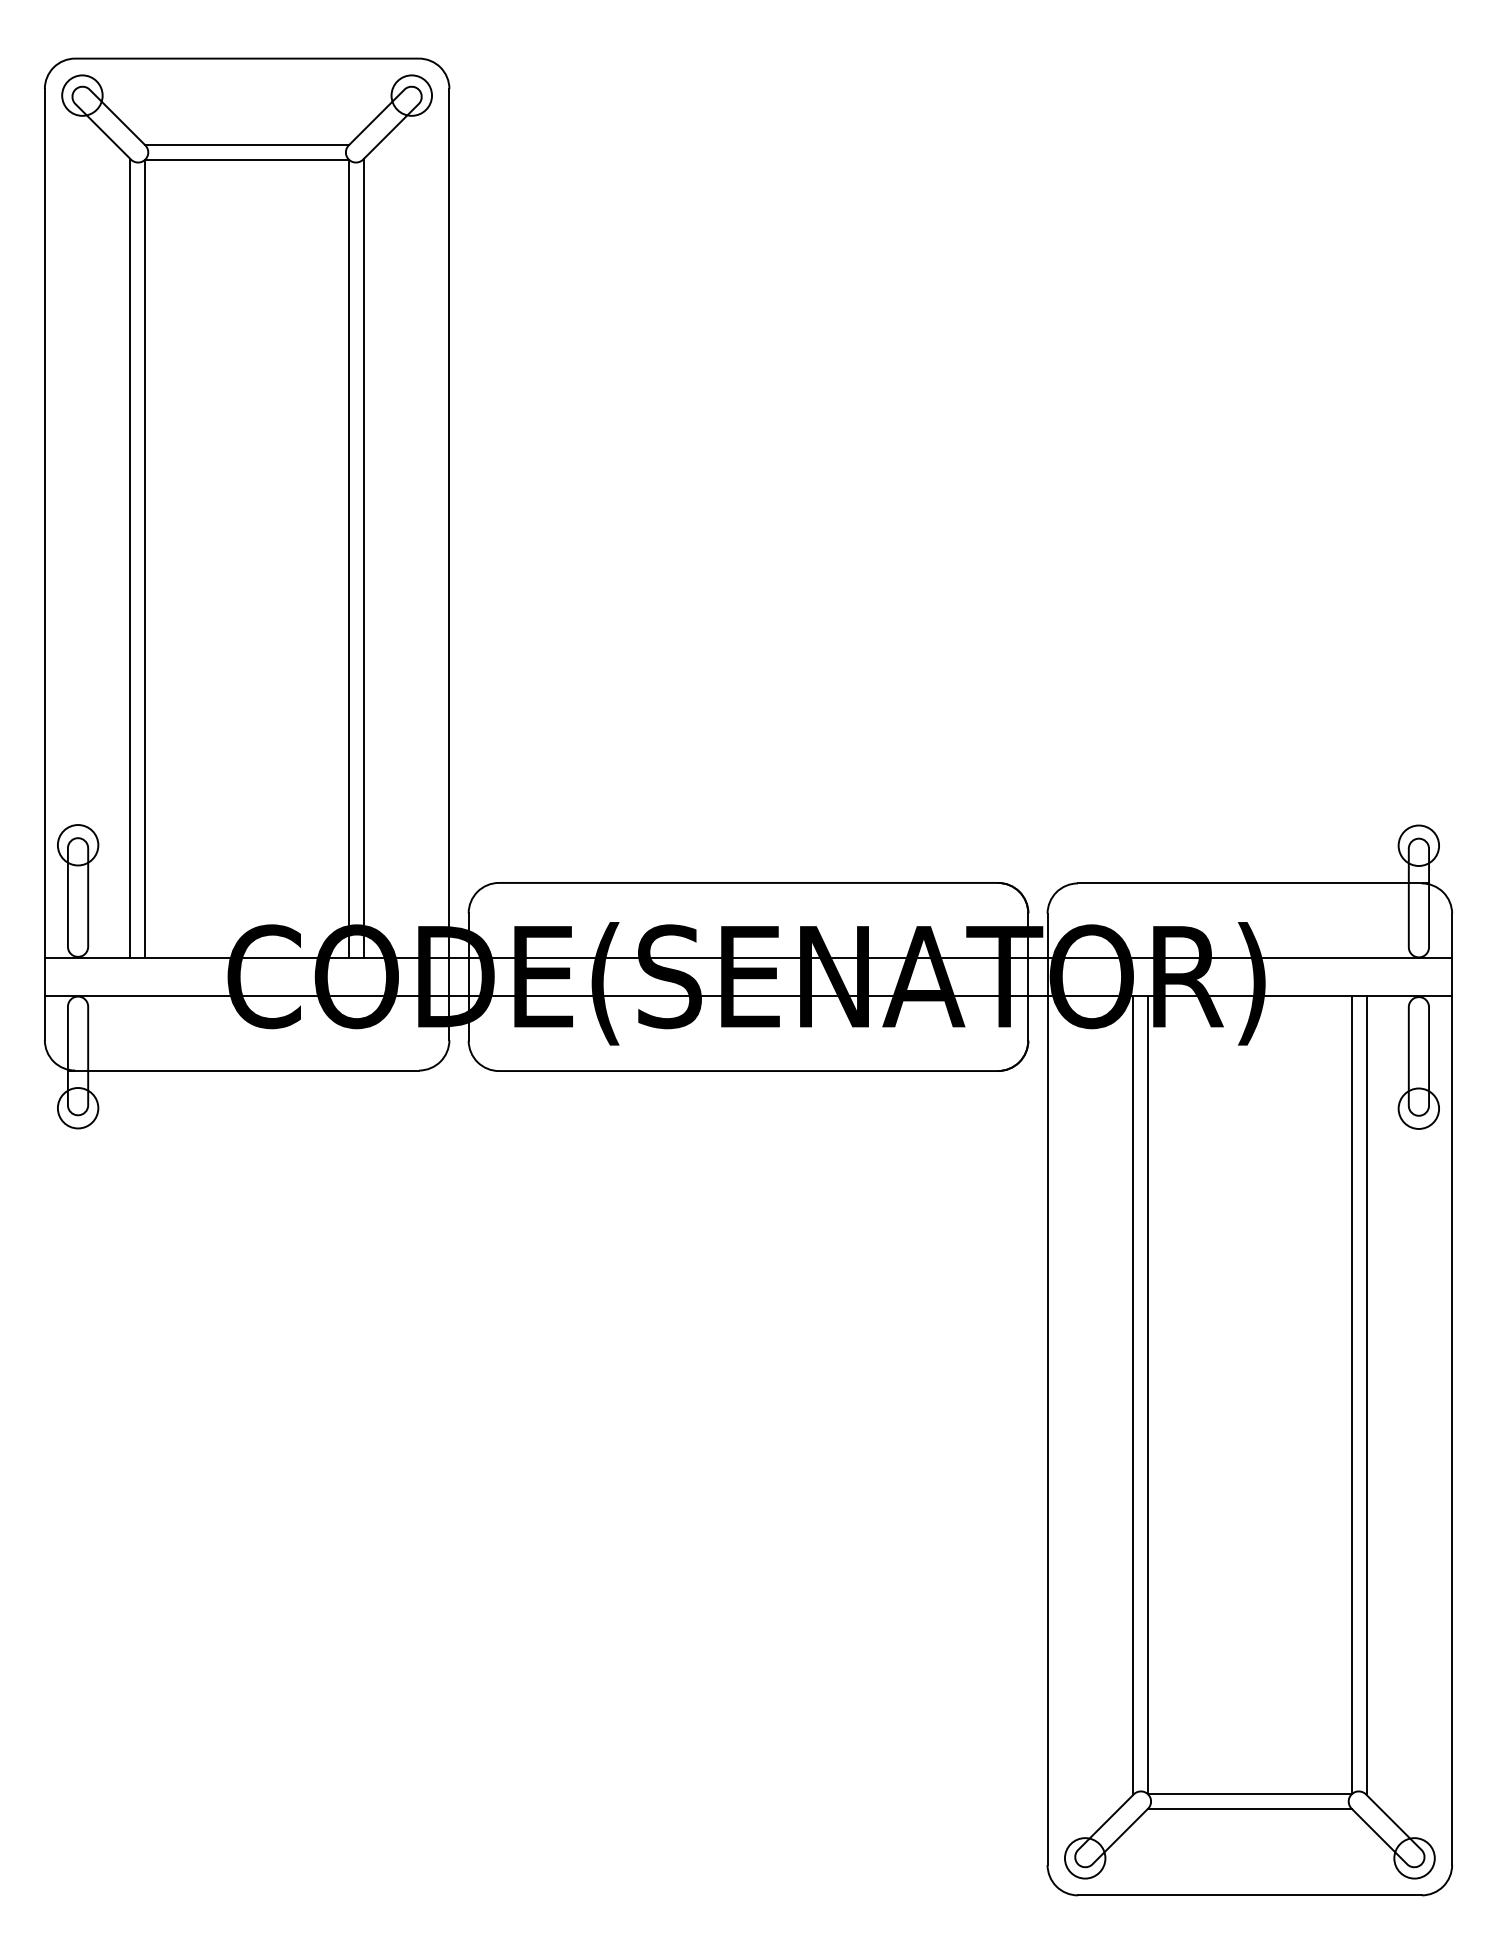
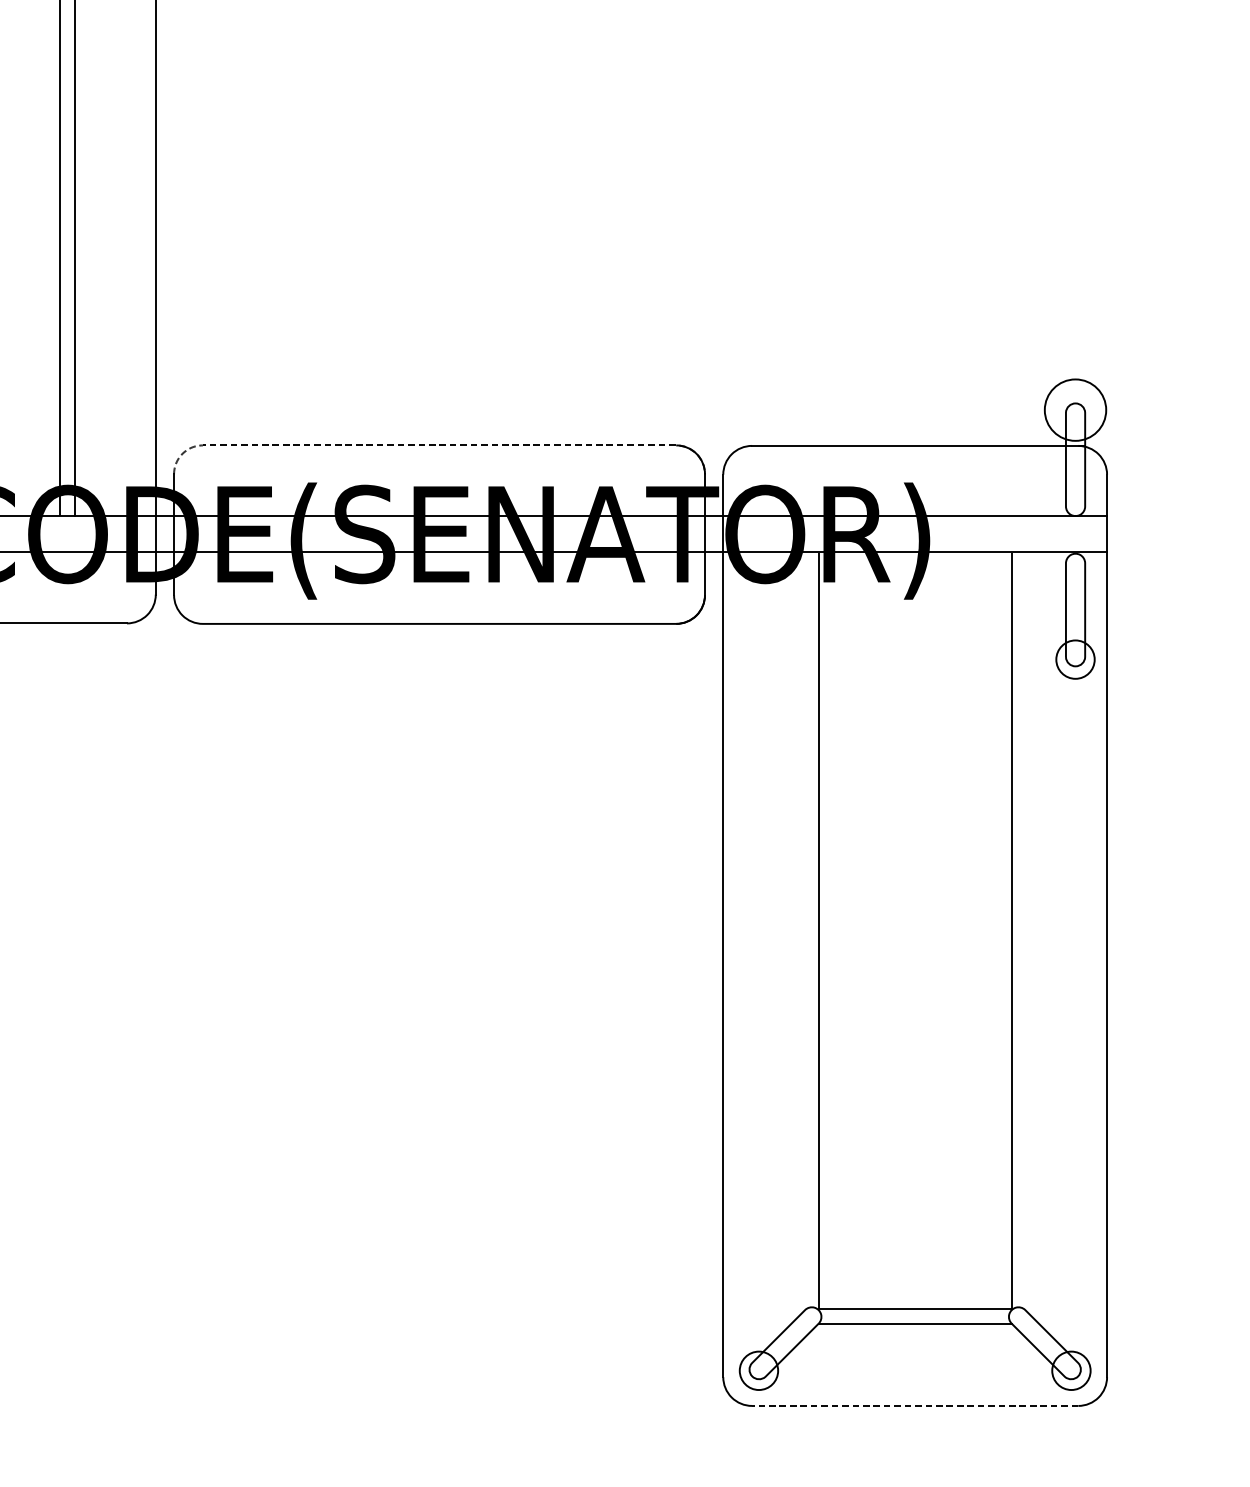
circle: (1418, 845) -> (1075, 409), size x1.6
line: (748, 882) -> (439, 445), solid -> dashed
line: (1132, 1395) -> (803, 931), removed
line: (1366, 1395) -> (1025, 931), removed
line: (1249, 1895) -> (914, 1406), solid -> dashed

